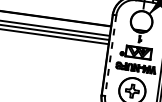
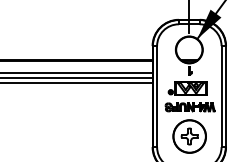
line: (110, 56) -> (157, 97), dashed -> solid

